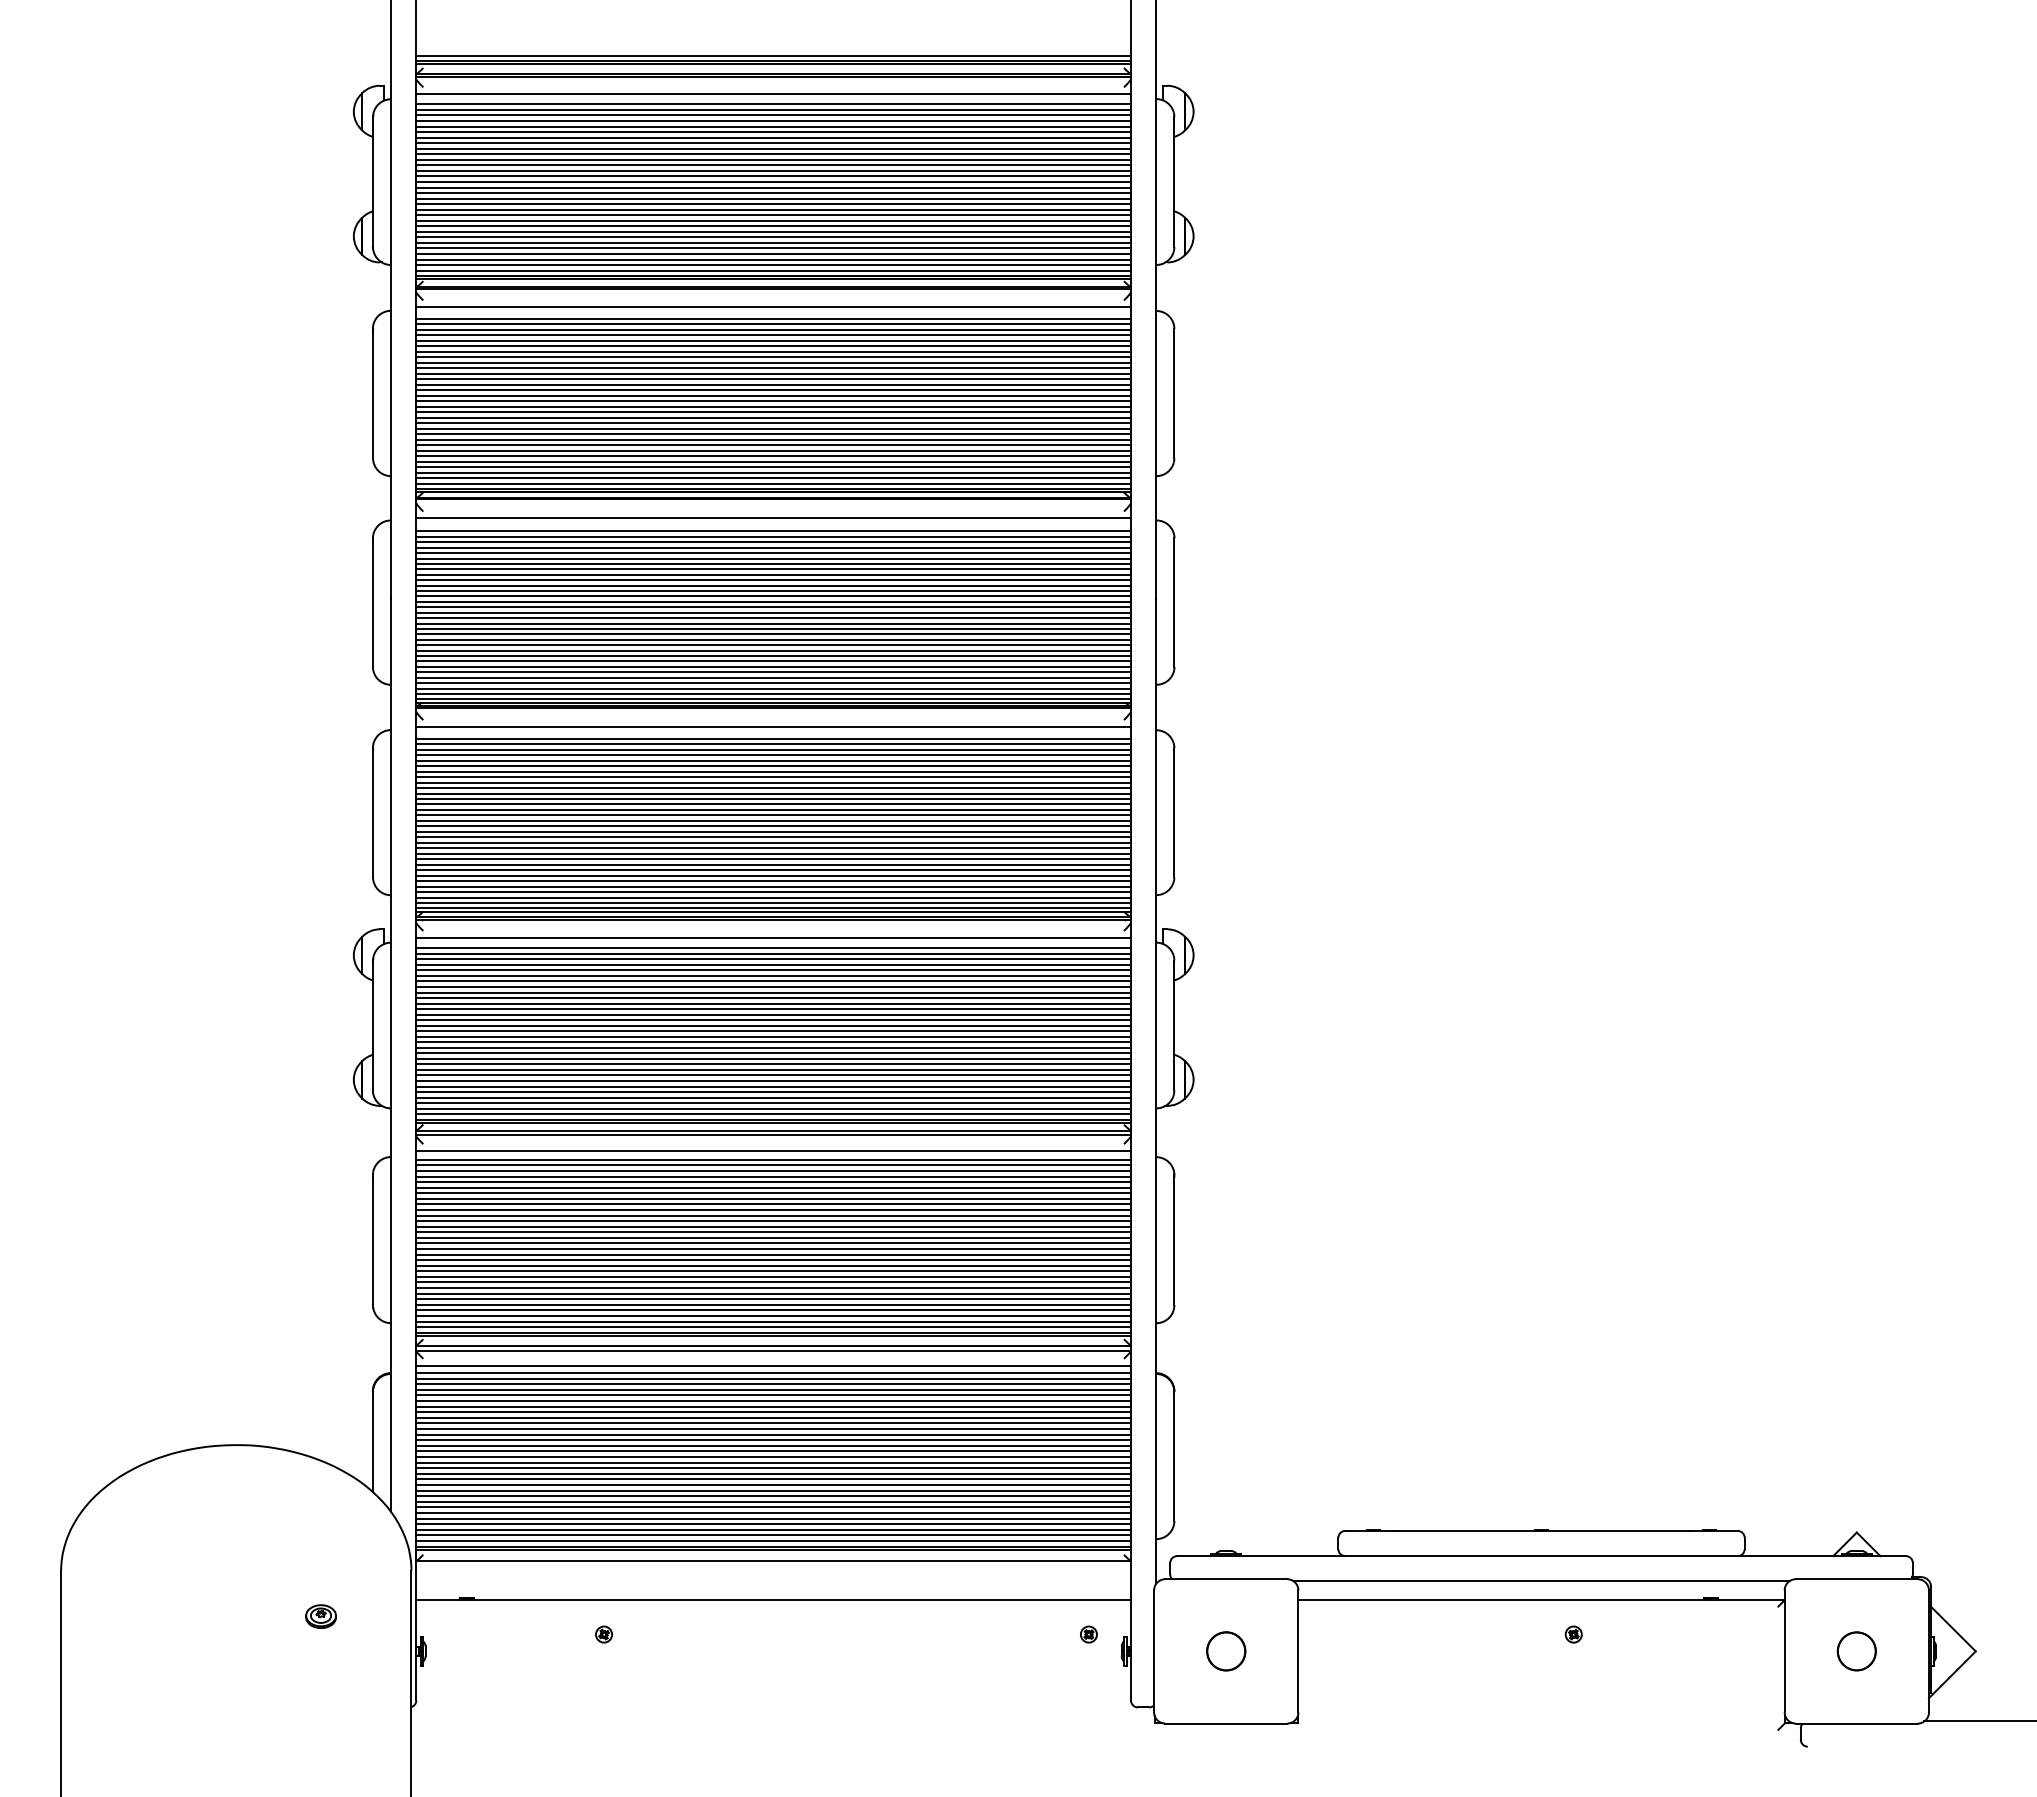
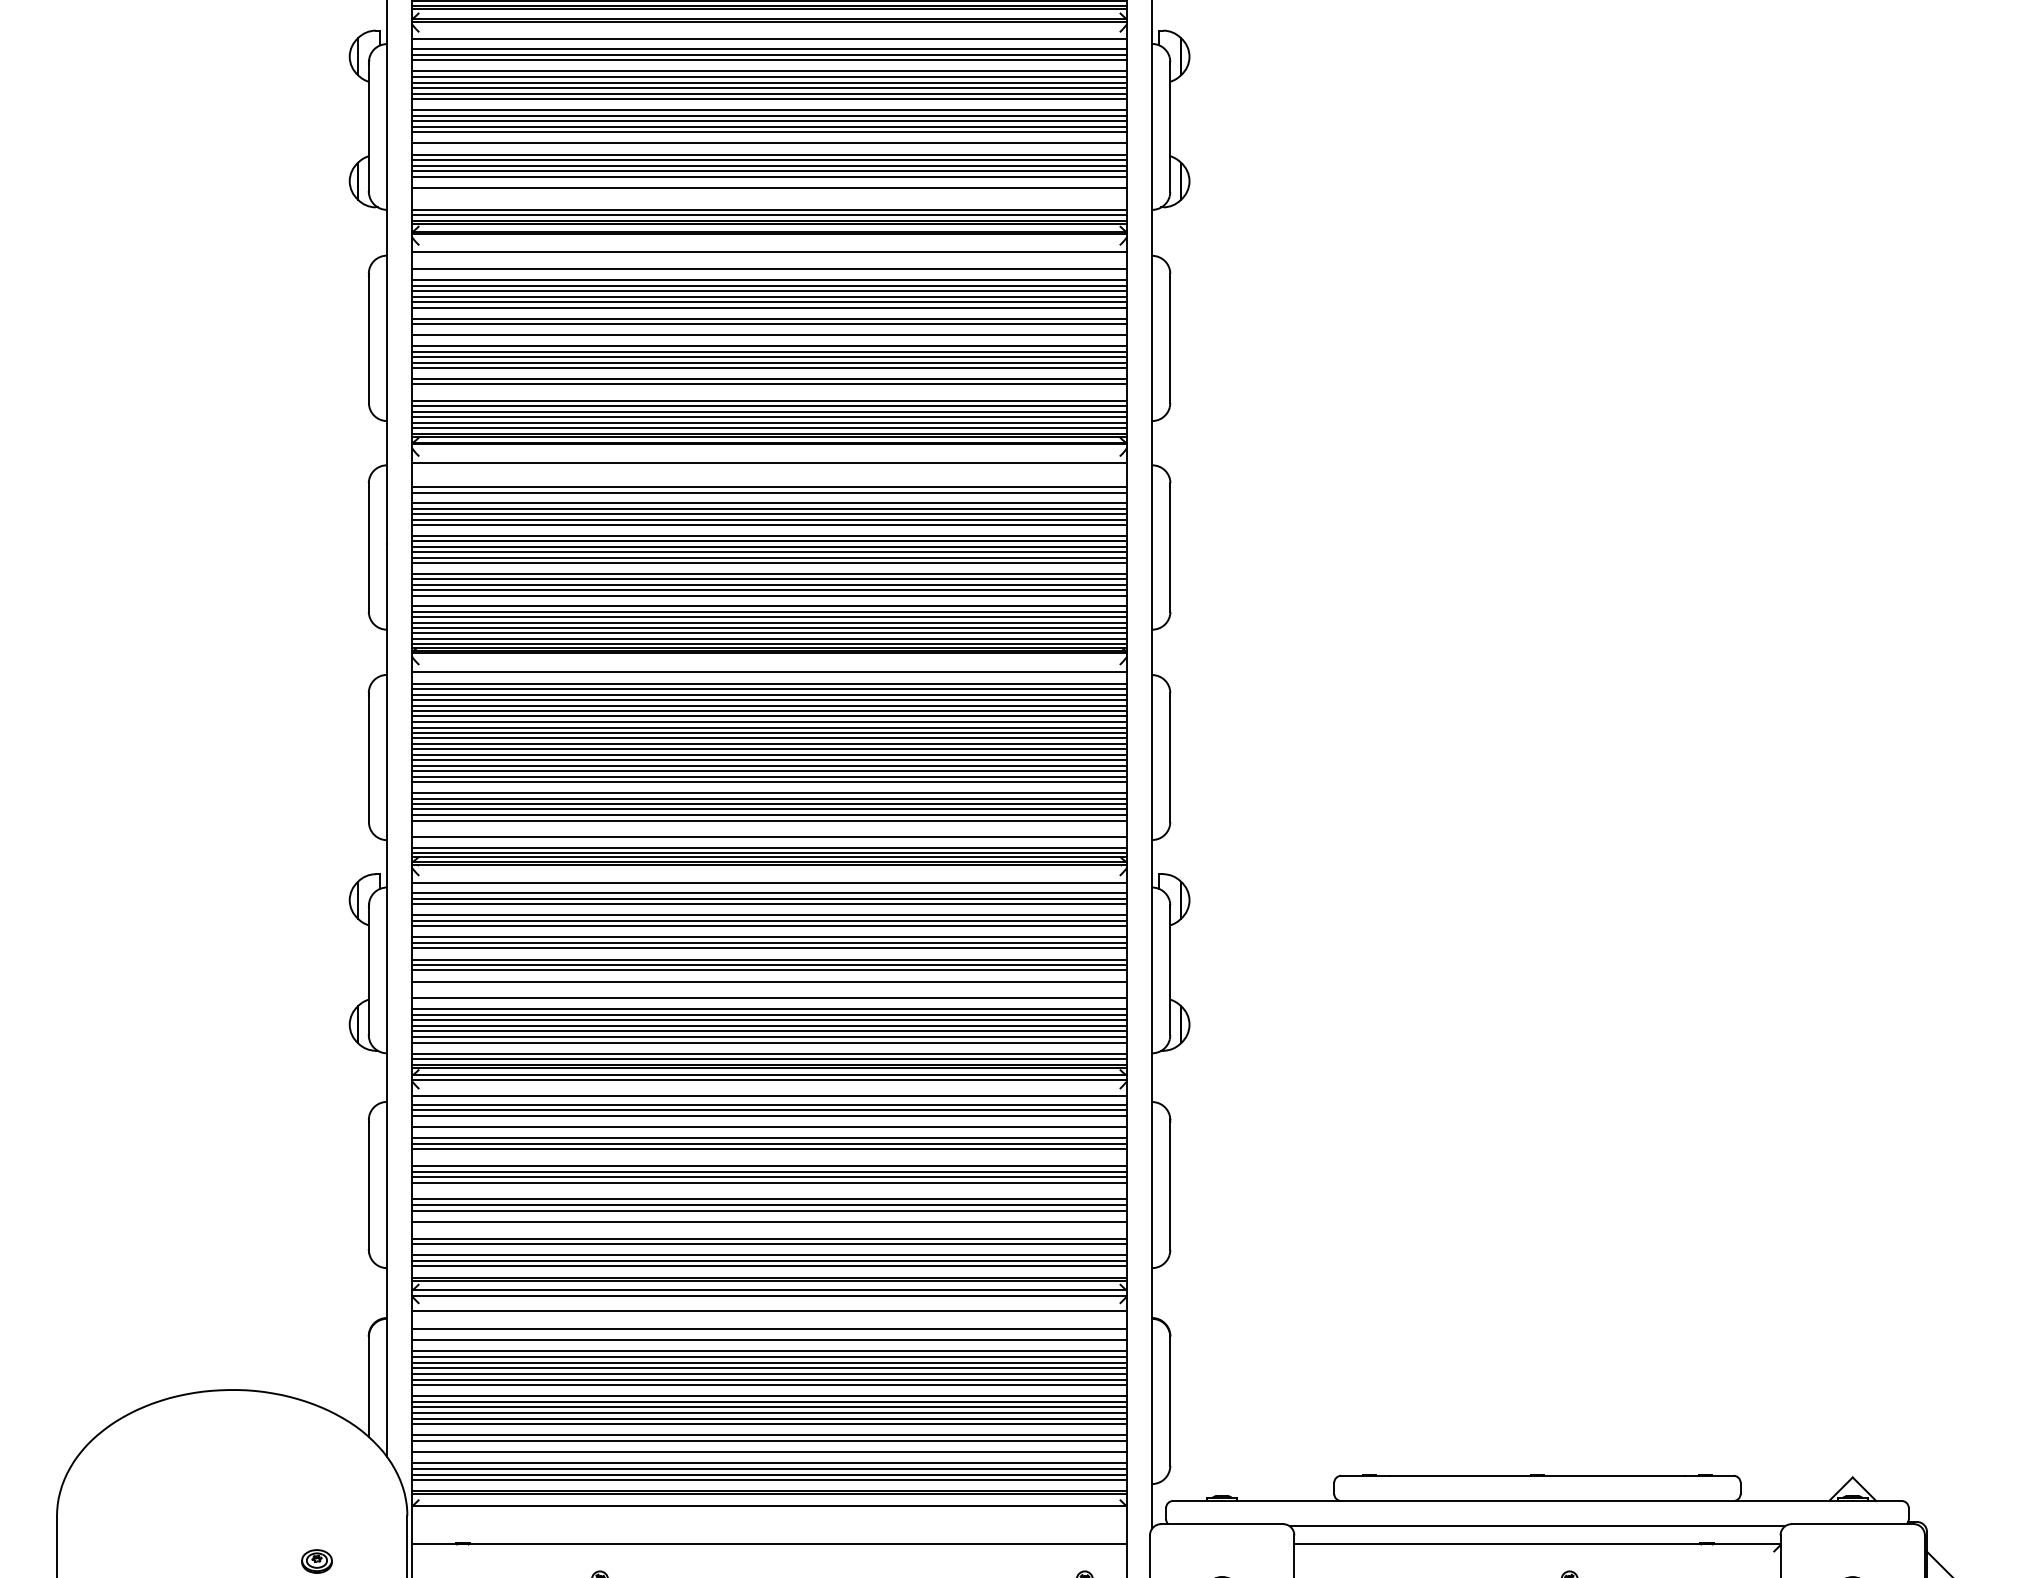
line: (773, 121) -> (769, 66), removed
line: (773, 159) -> (769, 104), removed
line: (773, 192) -> (769, 137), removed
line: (773, 204) -> (769, 149), removed
line: (773, 237) -> (769, 182), removed
line: (773, 248) -> (769, 193), removed
line: (773, 253) -> (769, 198), removed
line: (773, 259) -> (769, 204), removed
line: (773, 318) -> (769, 263), removed
line: (773, 329) -> (769, 274), removed
line: (773, 368) -> (769, 313), removed
line: (773, 384) -> (769, 329), removed
line: (773, 395) -> (769, 340), removed
line: (773, 428) -> (769, 373), removed
line: (773, 445) -> (769, 390), removed
line: (773, 450) -> (769, 395), removed
line: (773, 531) -> (769, 476), removed
line: (773, 536) -> (769, 481), removed
line: (773, 553) -> (769, 498), removed
line: (773, 585) -> (769, 530), removed
line: (773, 623) -> (769, 568), removed
line: (773, 656) -> (769, 601), removed
line: (773, 842) -> (769, 787), removed
line: (773, 881) -> (769, 826), removed
line: (773, 886) -> (769, 831), removed
line: (773, 897) -> (769, 842), removed
line: (773, 964) -> (769, 909), removed
line: (773, 986) -> (769, 931), removed
line: (773, 1009) -> (769, 954), removed
line: (773, 1031) -> (769, 976), removed
line: (773, 1042) -> (769, 987), removed
line: (773, 1047) -> (769, 992), removed
line: (773, 1058) -> (769, 1003), removed
line: (773, 1103) -> (769, 1048), removed
line: (773, 1176) -> (769, 1121), removed
line: (773, 1187) -> (769, 1132), removed
line: (773, 1210) -> (769, 1155), removed
line: (773, 1215) -> (769, 1160), removed
line: (773, 1243) -> (769, 1188), removed
line: (773, 1248) -> (769, 1193), removed
line: (773, 1271) -> (769, 1216), removed
line: (773, 1282) -> (769, 1227), removed
line: (773, 1288) -> (769, 1233), removed
line: (773, 1304) -> (769, 1249), removed
line: (773, 1327) -> (769, 1272), removed
line: (773, 1372) -> (769, 1317), removed
line: (773, 1378) -> (769, 1323), removed
line: (773, 1389) -> (769, 1334), removed
line: (773, 1400) -> (769, 1345), removed
line: (773, 1445) -> (769, 1390), removed
line: (773, 1484) -> (769, 1429), removed
line: (773, 1501) -> (769, 1446), removed
line: (773, 1512) -> (769, 1457), removed
line: (773, 1540) -> (769, 1485), removed

